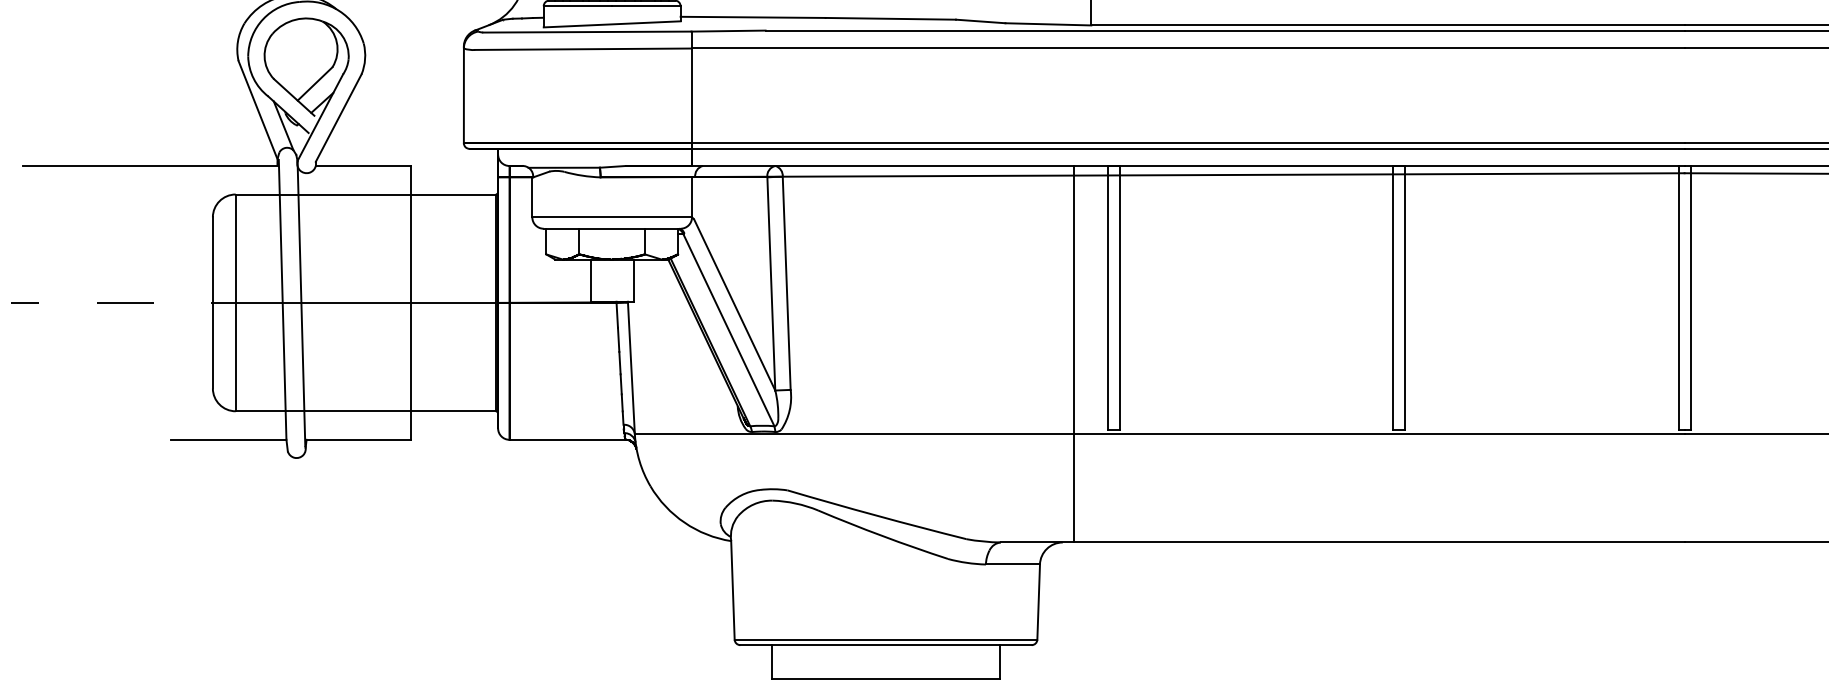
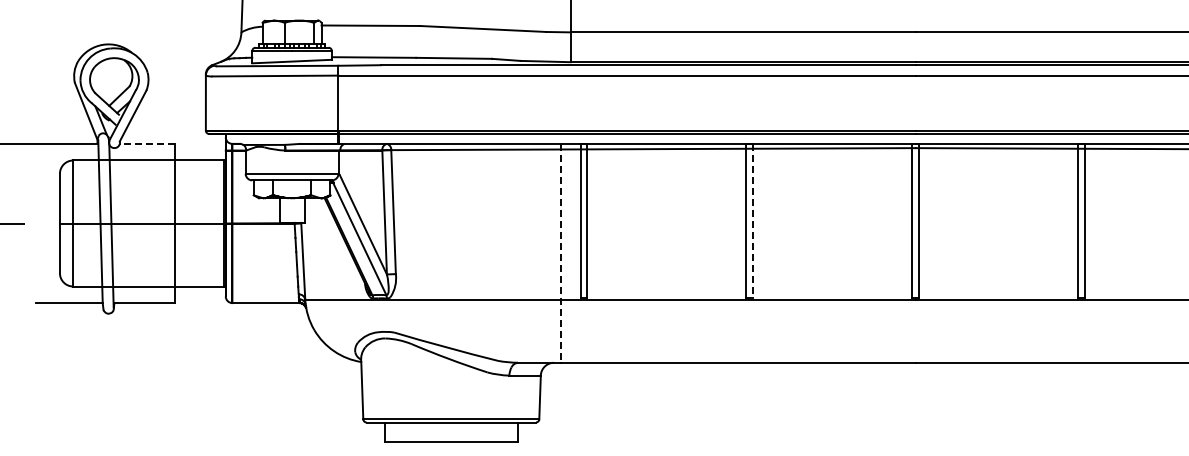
line: (363, 165) -> (147, 143), solid -> dashed
line: (1405, 297) -> (753, 220), solid -> dashed
line: (1073, 354) -> (560, 253), solid -> dashed

